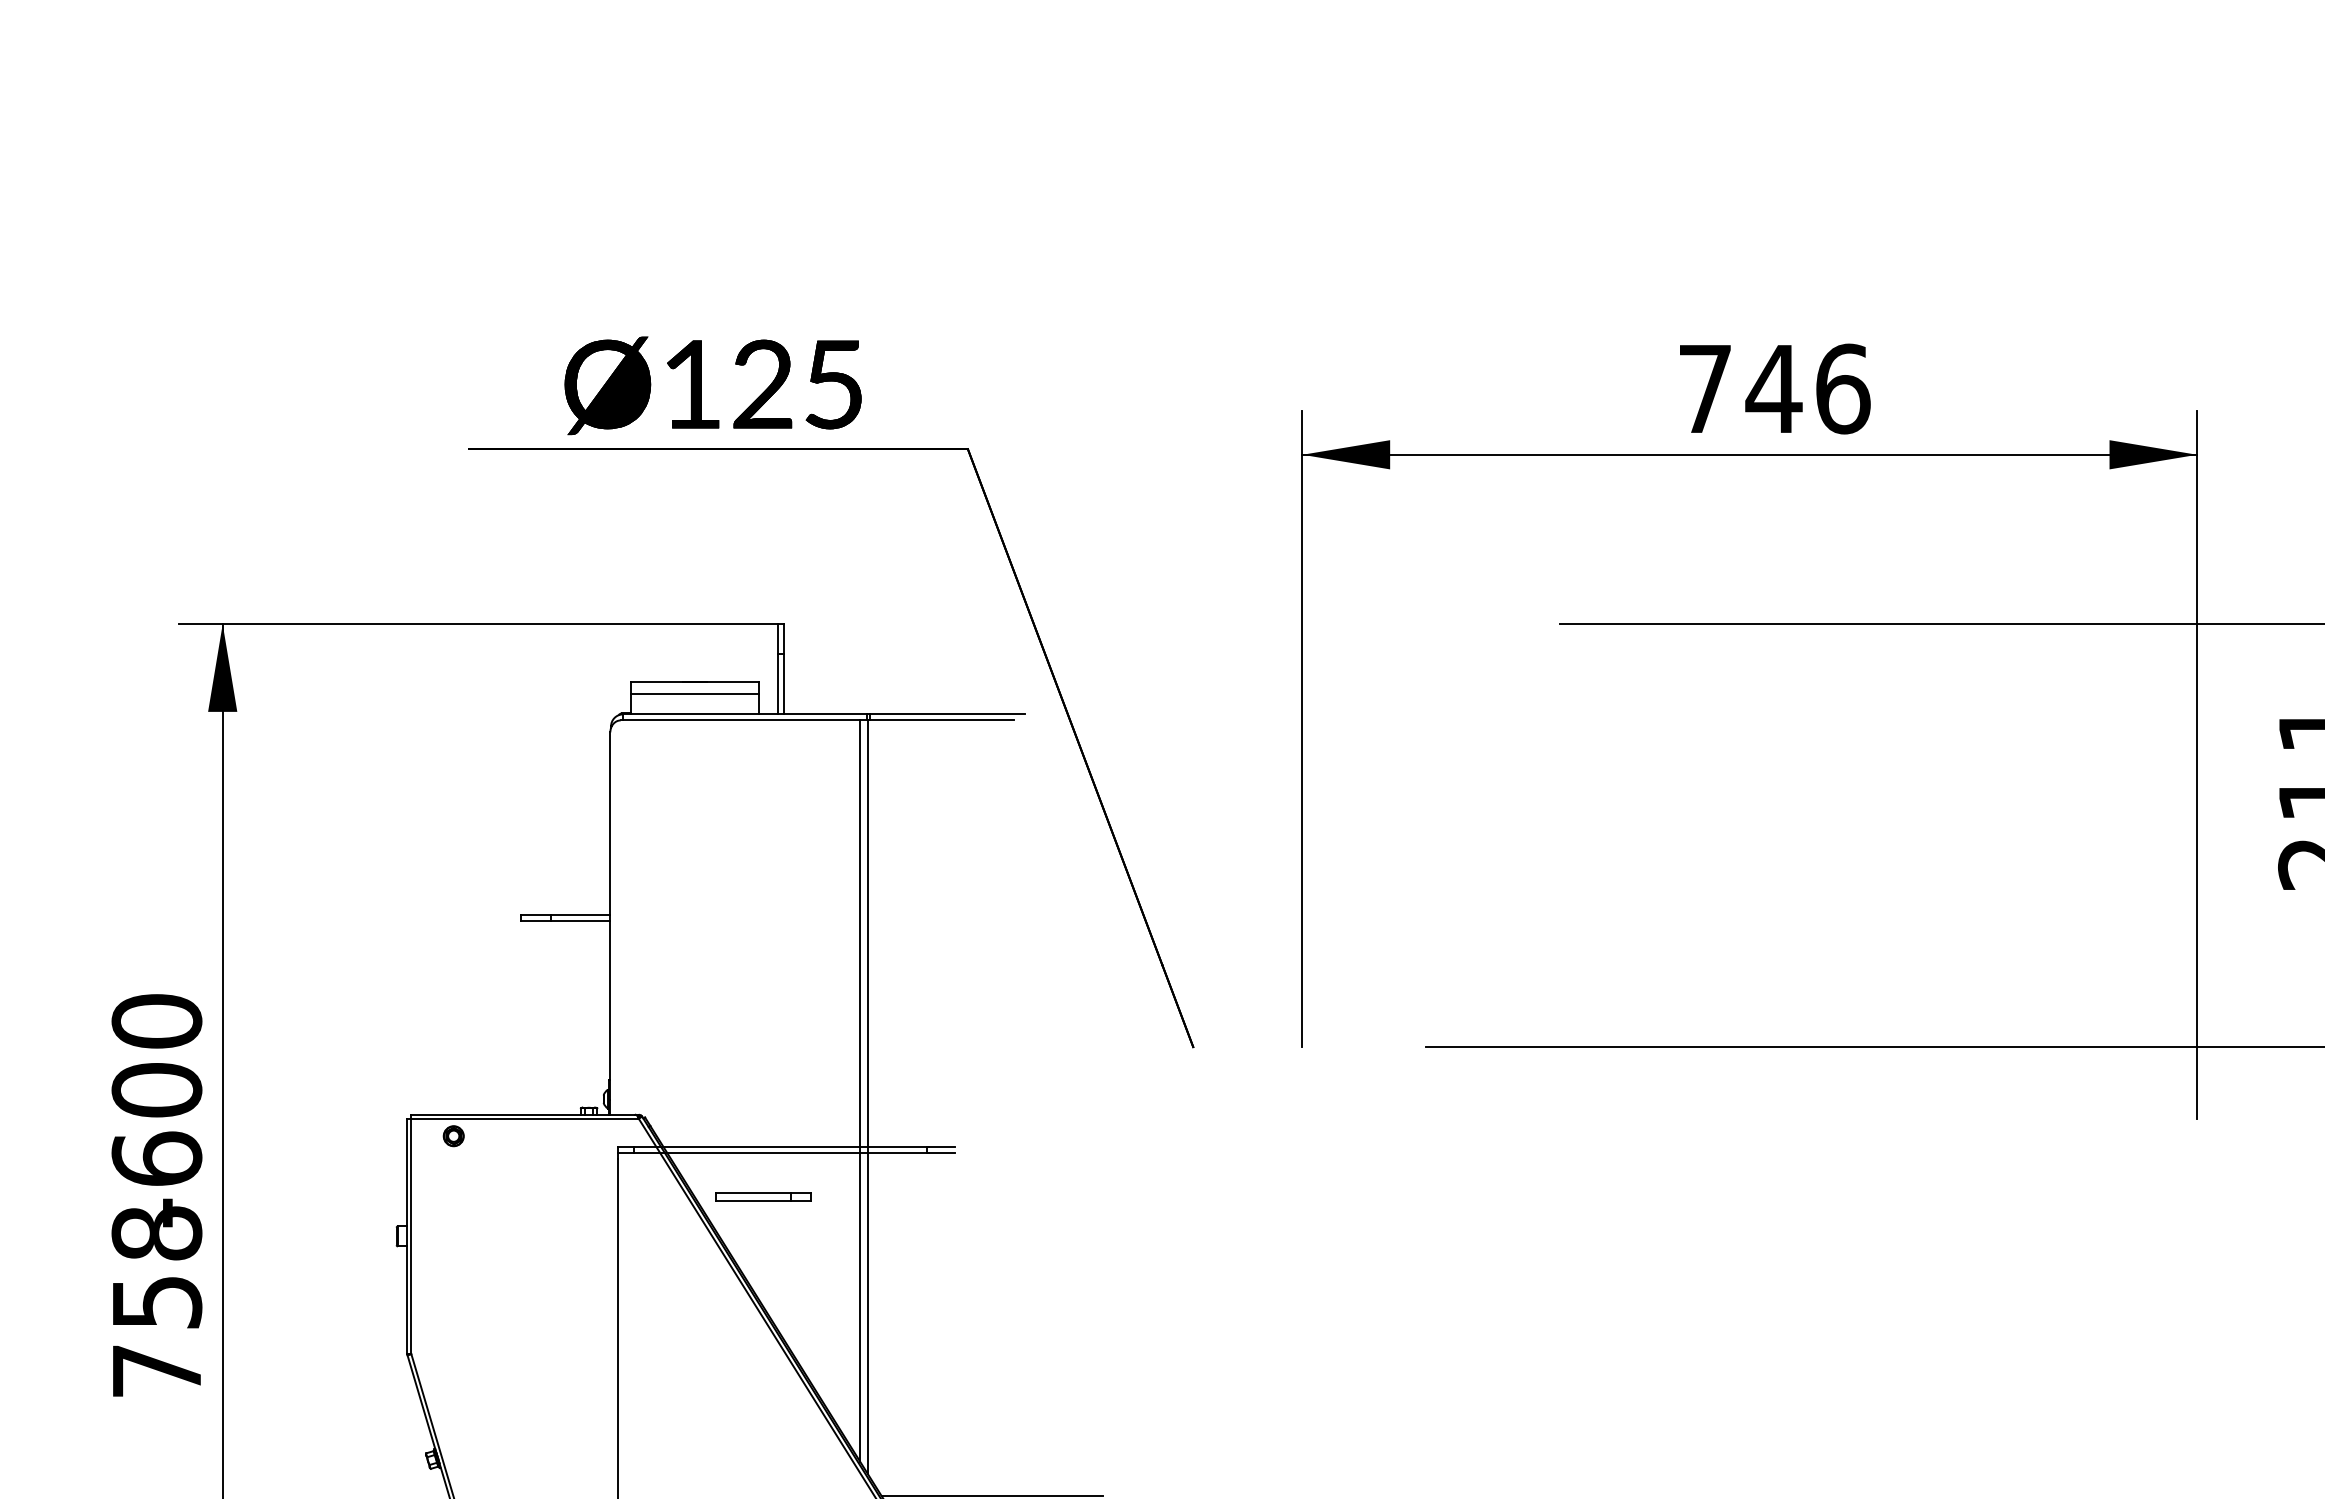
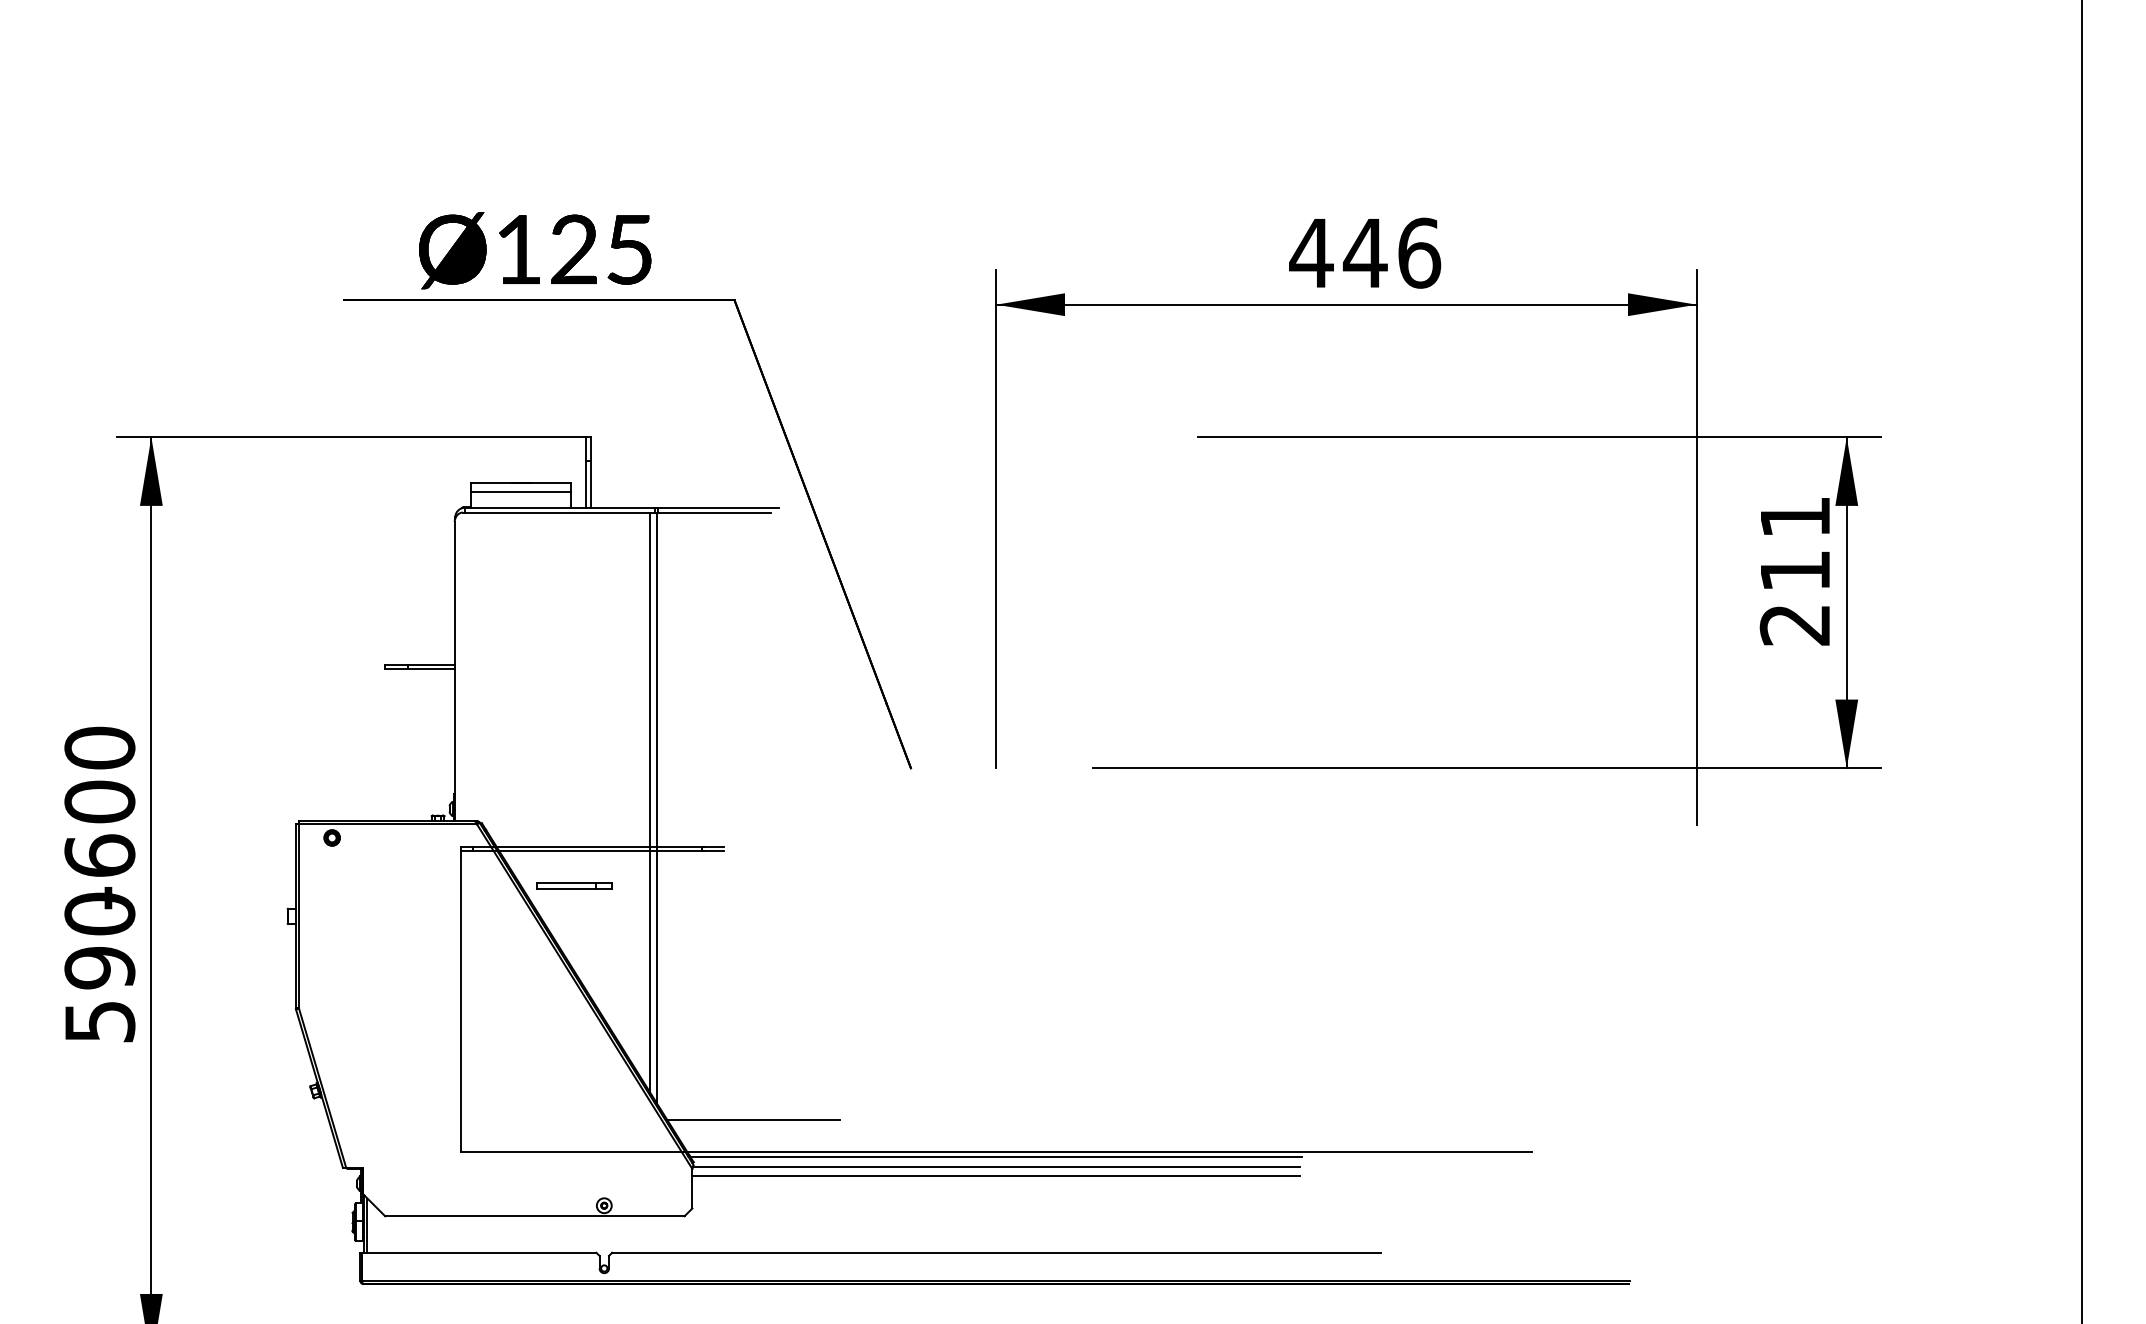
text: (1705, 389) -> (1311, 253), 746 -> 446
text: (156, 1301) -> (99, 967), 758 -> 590

